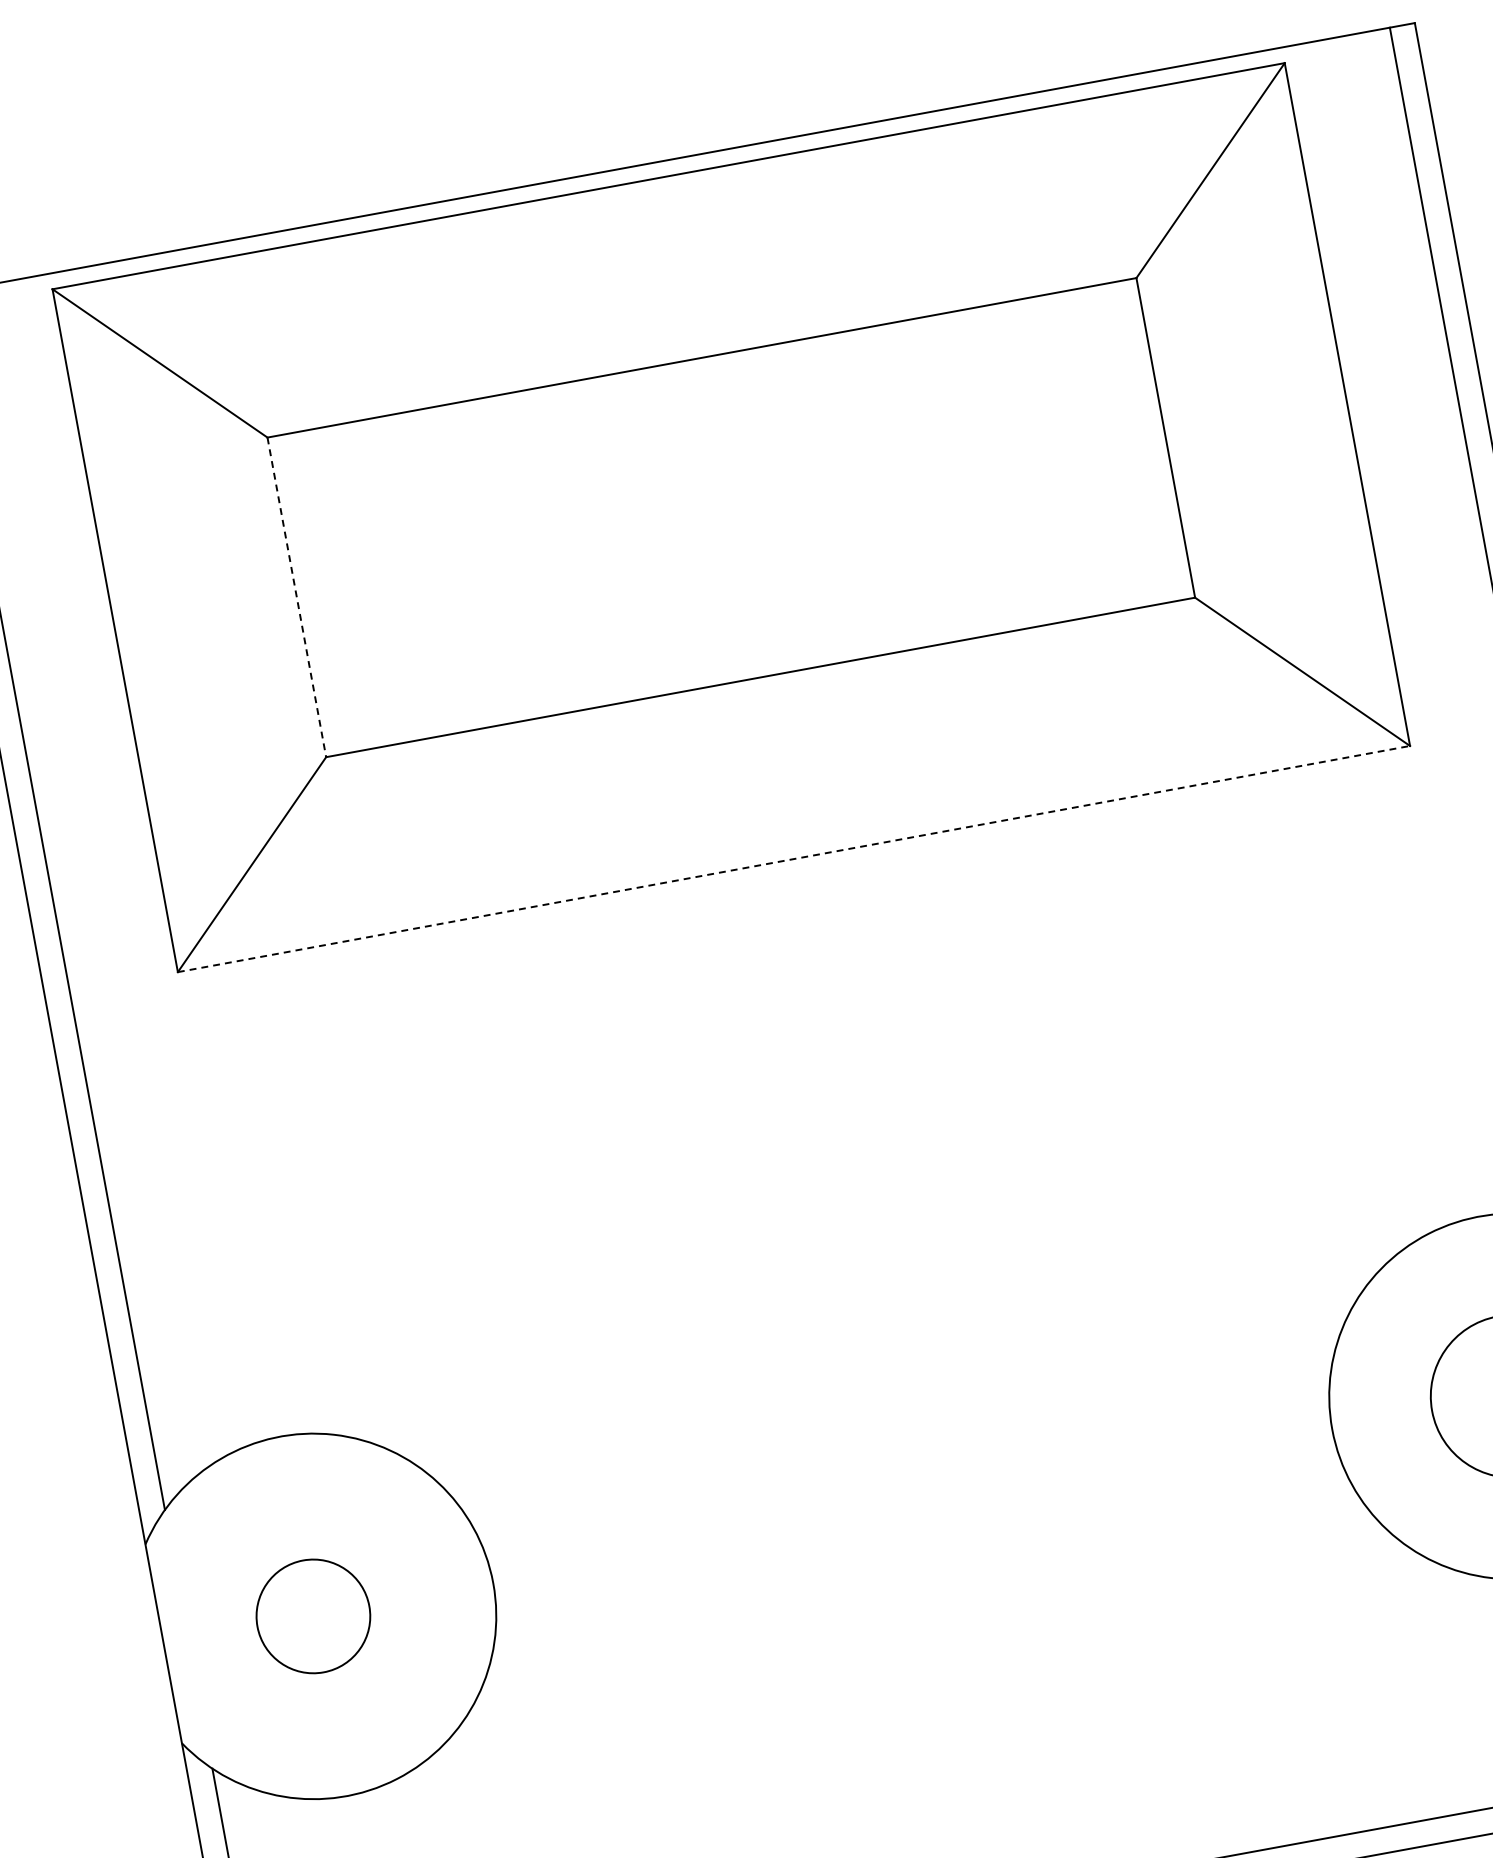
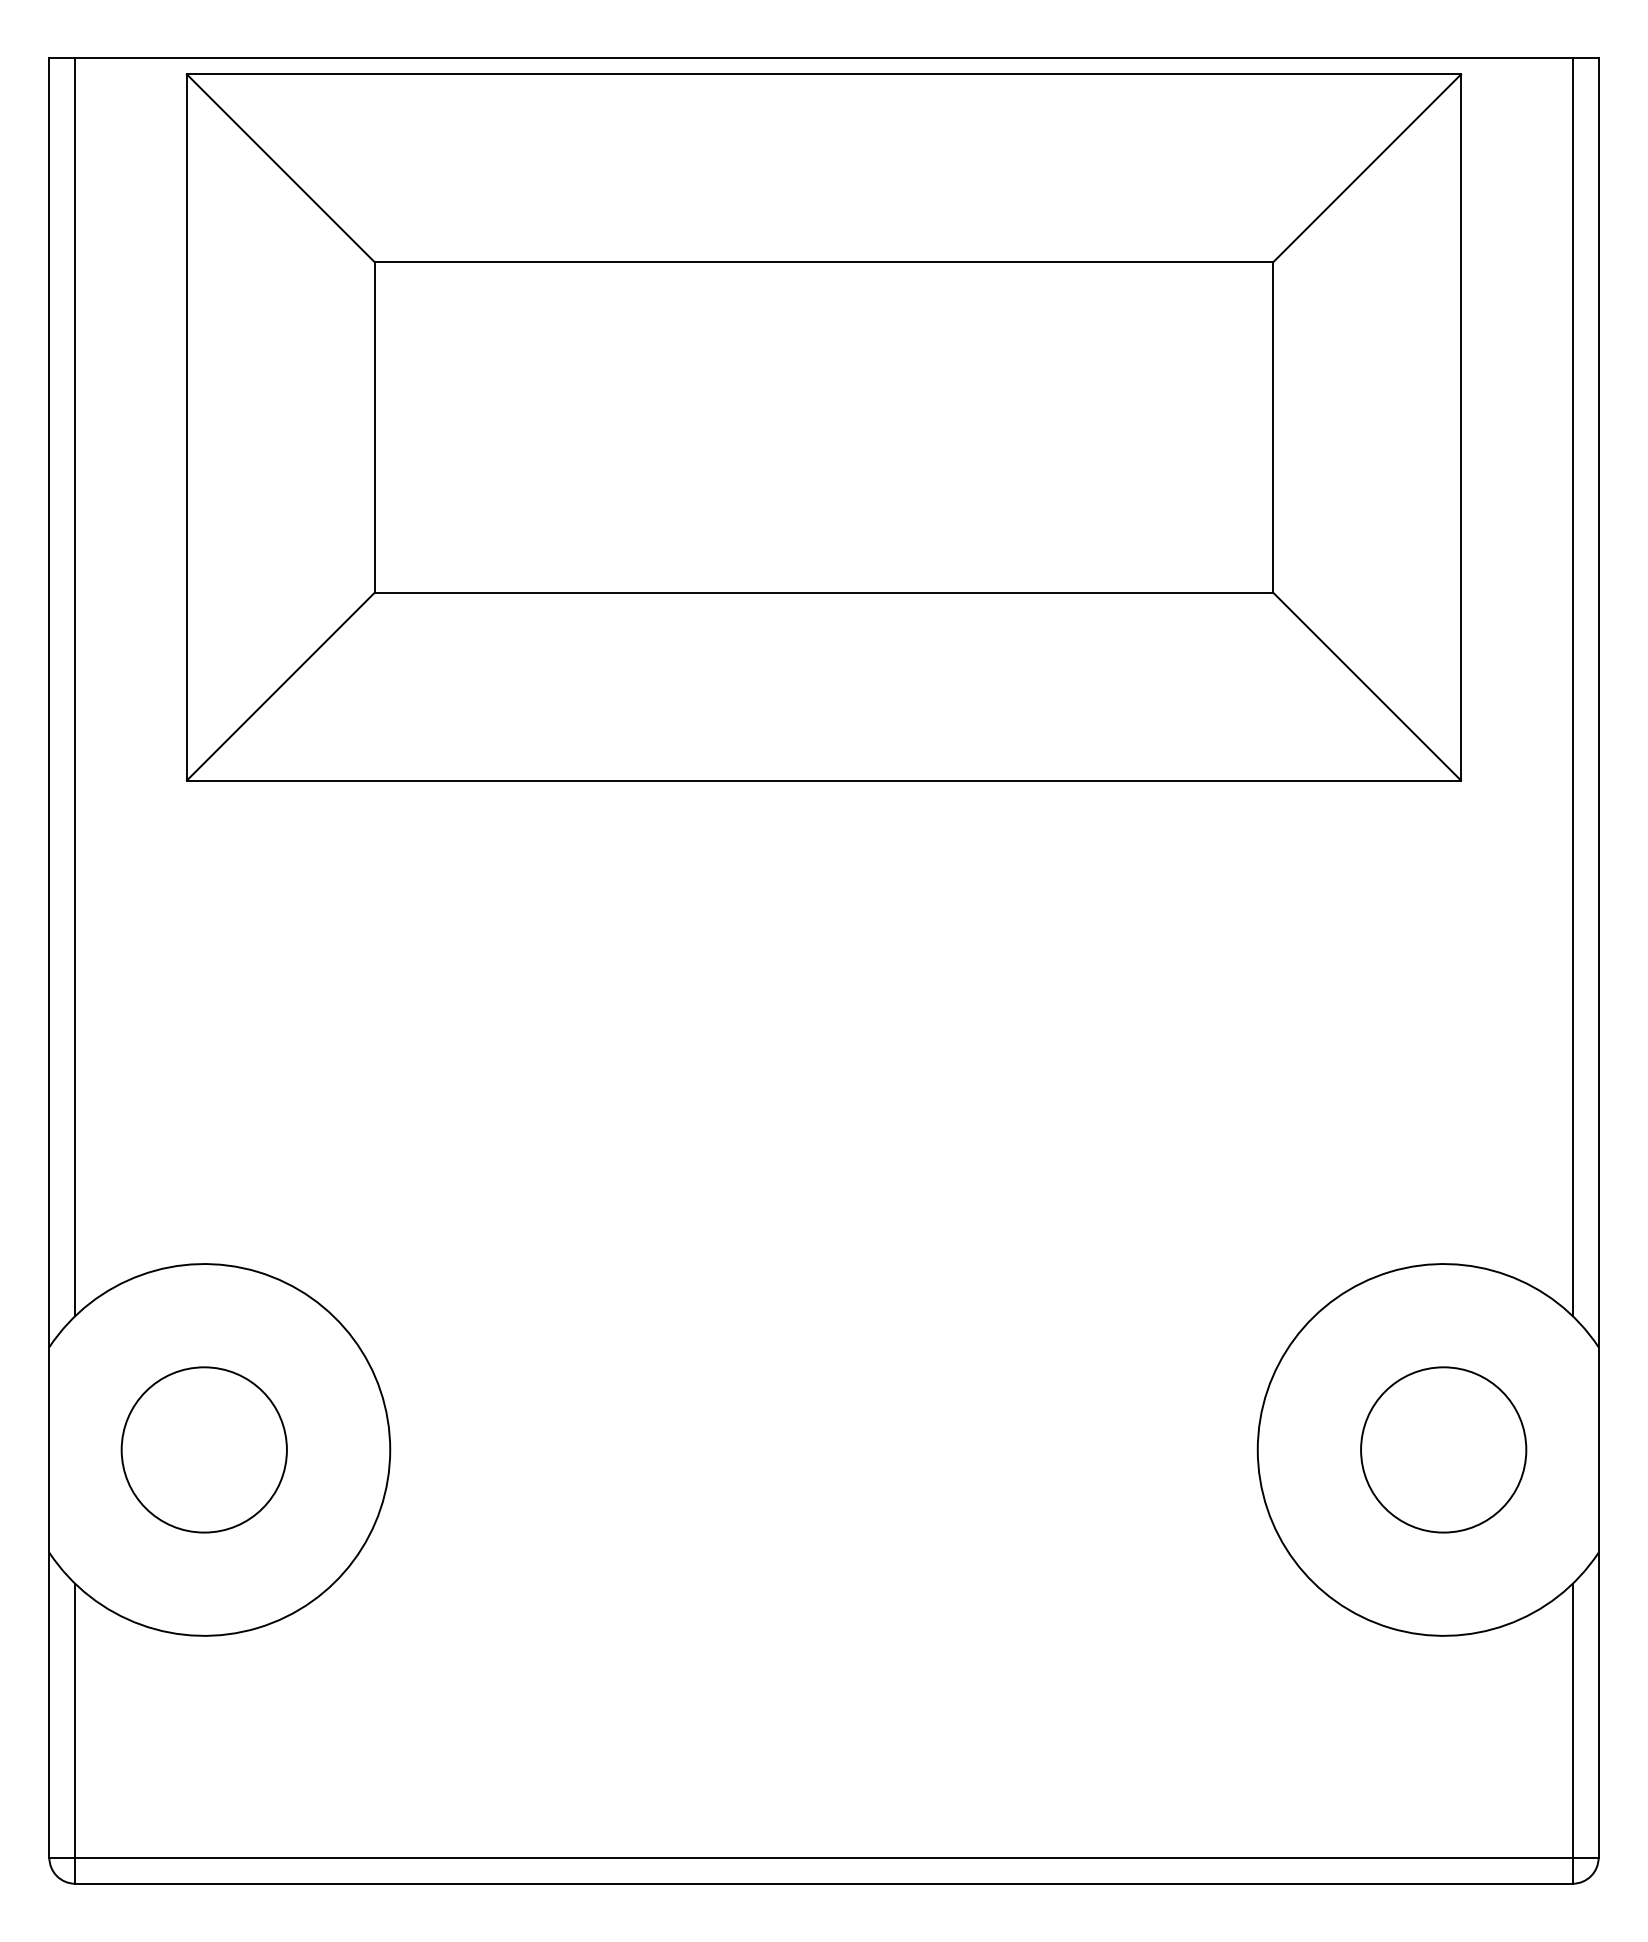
line: (296, 597) -> (374, 427), dashed -> solid
line: (794, 858) -> (824, 780), dashed -> solid
circle: (312, 1616) -> (203, 1449), size x1.43

